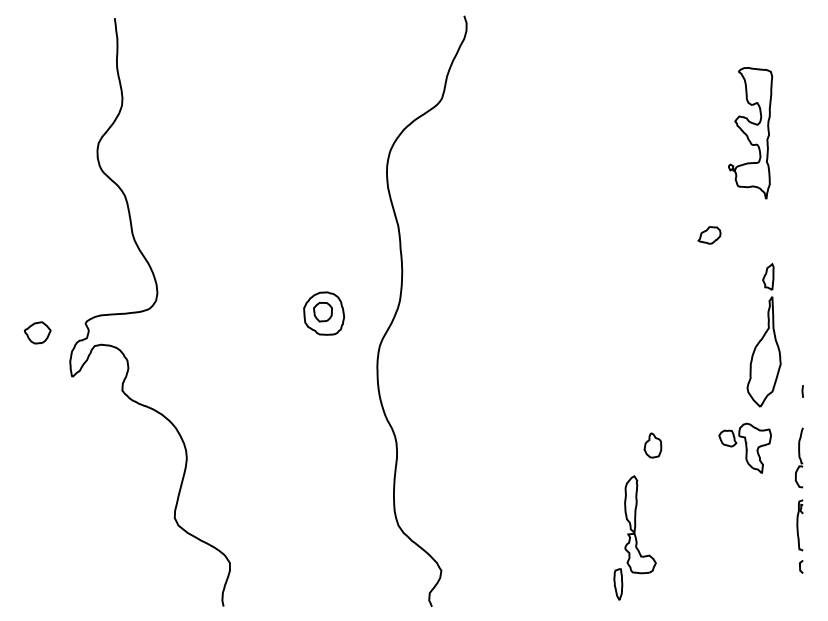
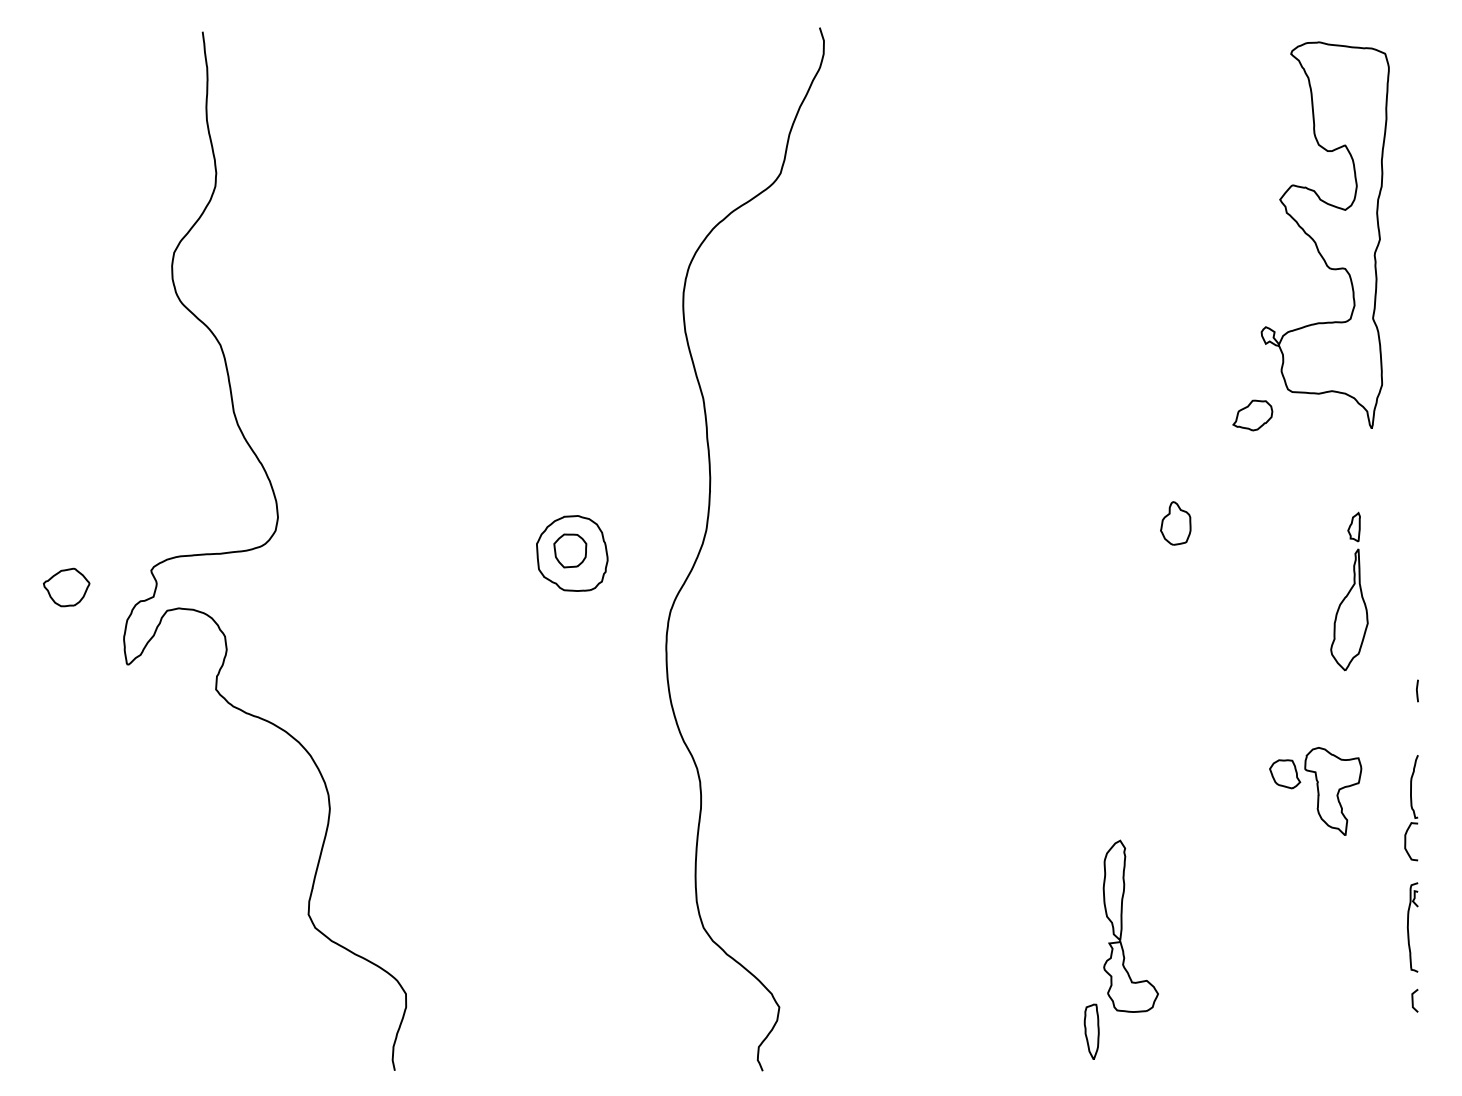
part: (750, 133) -> (1325, 235), size x1.67
part: (764, 334) -> (1349, 590), size x0.62
part: (652, 445) -> (1175, 523), moved

